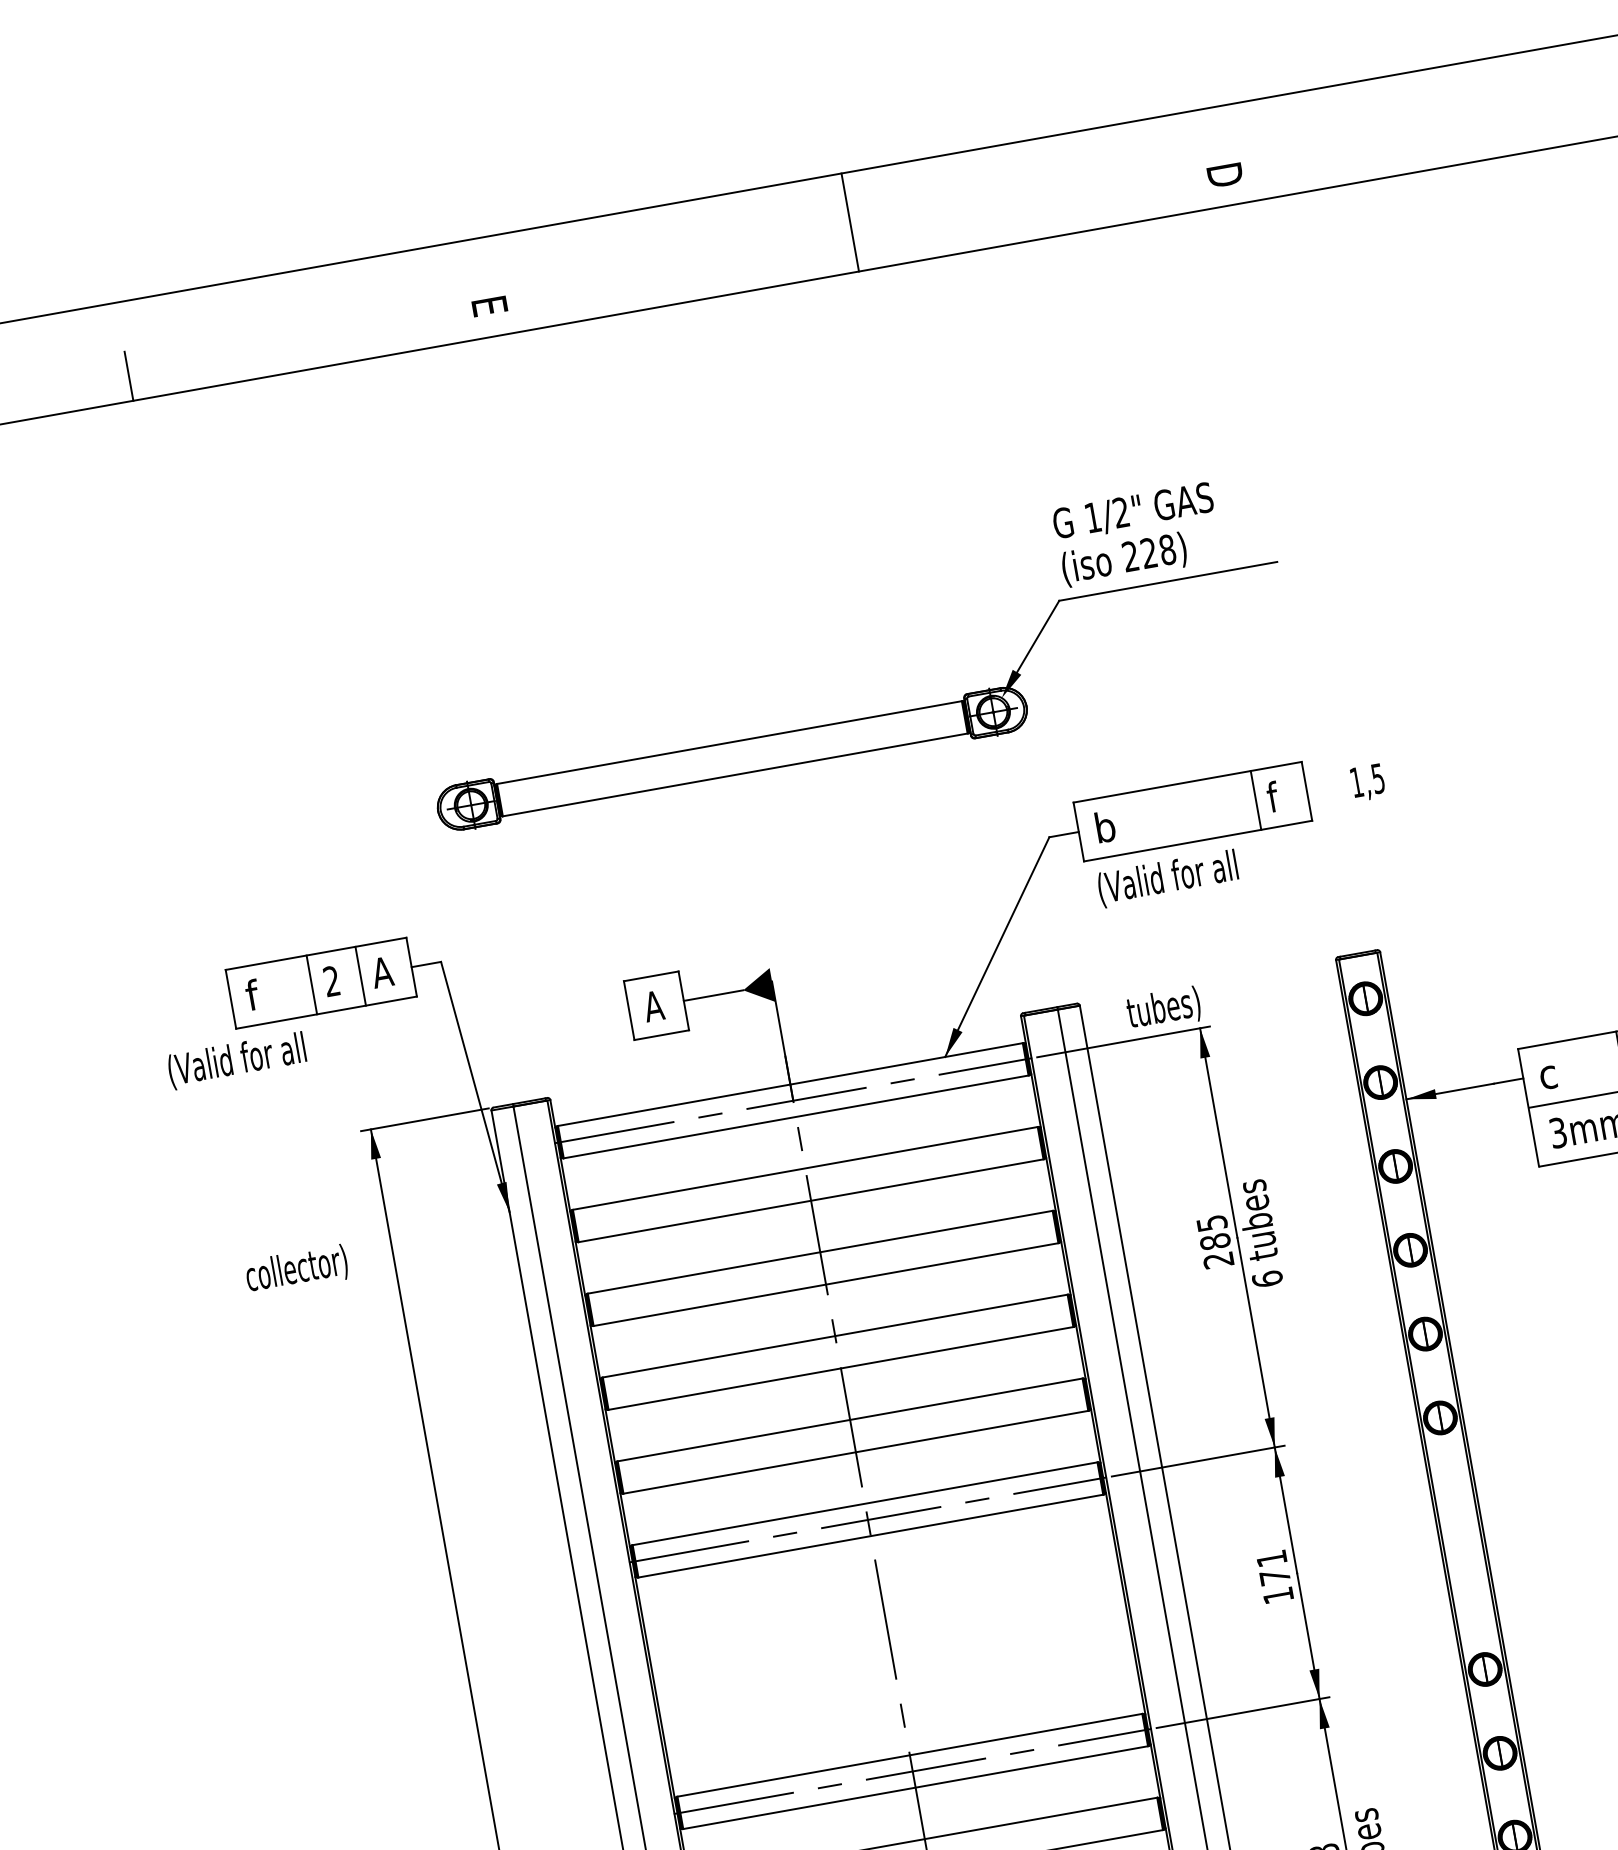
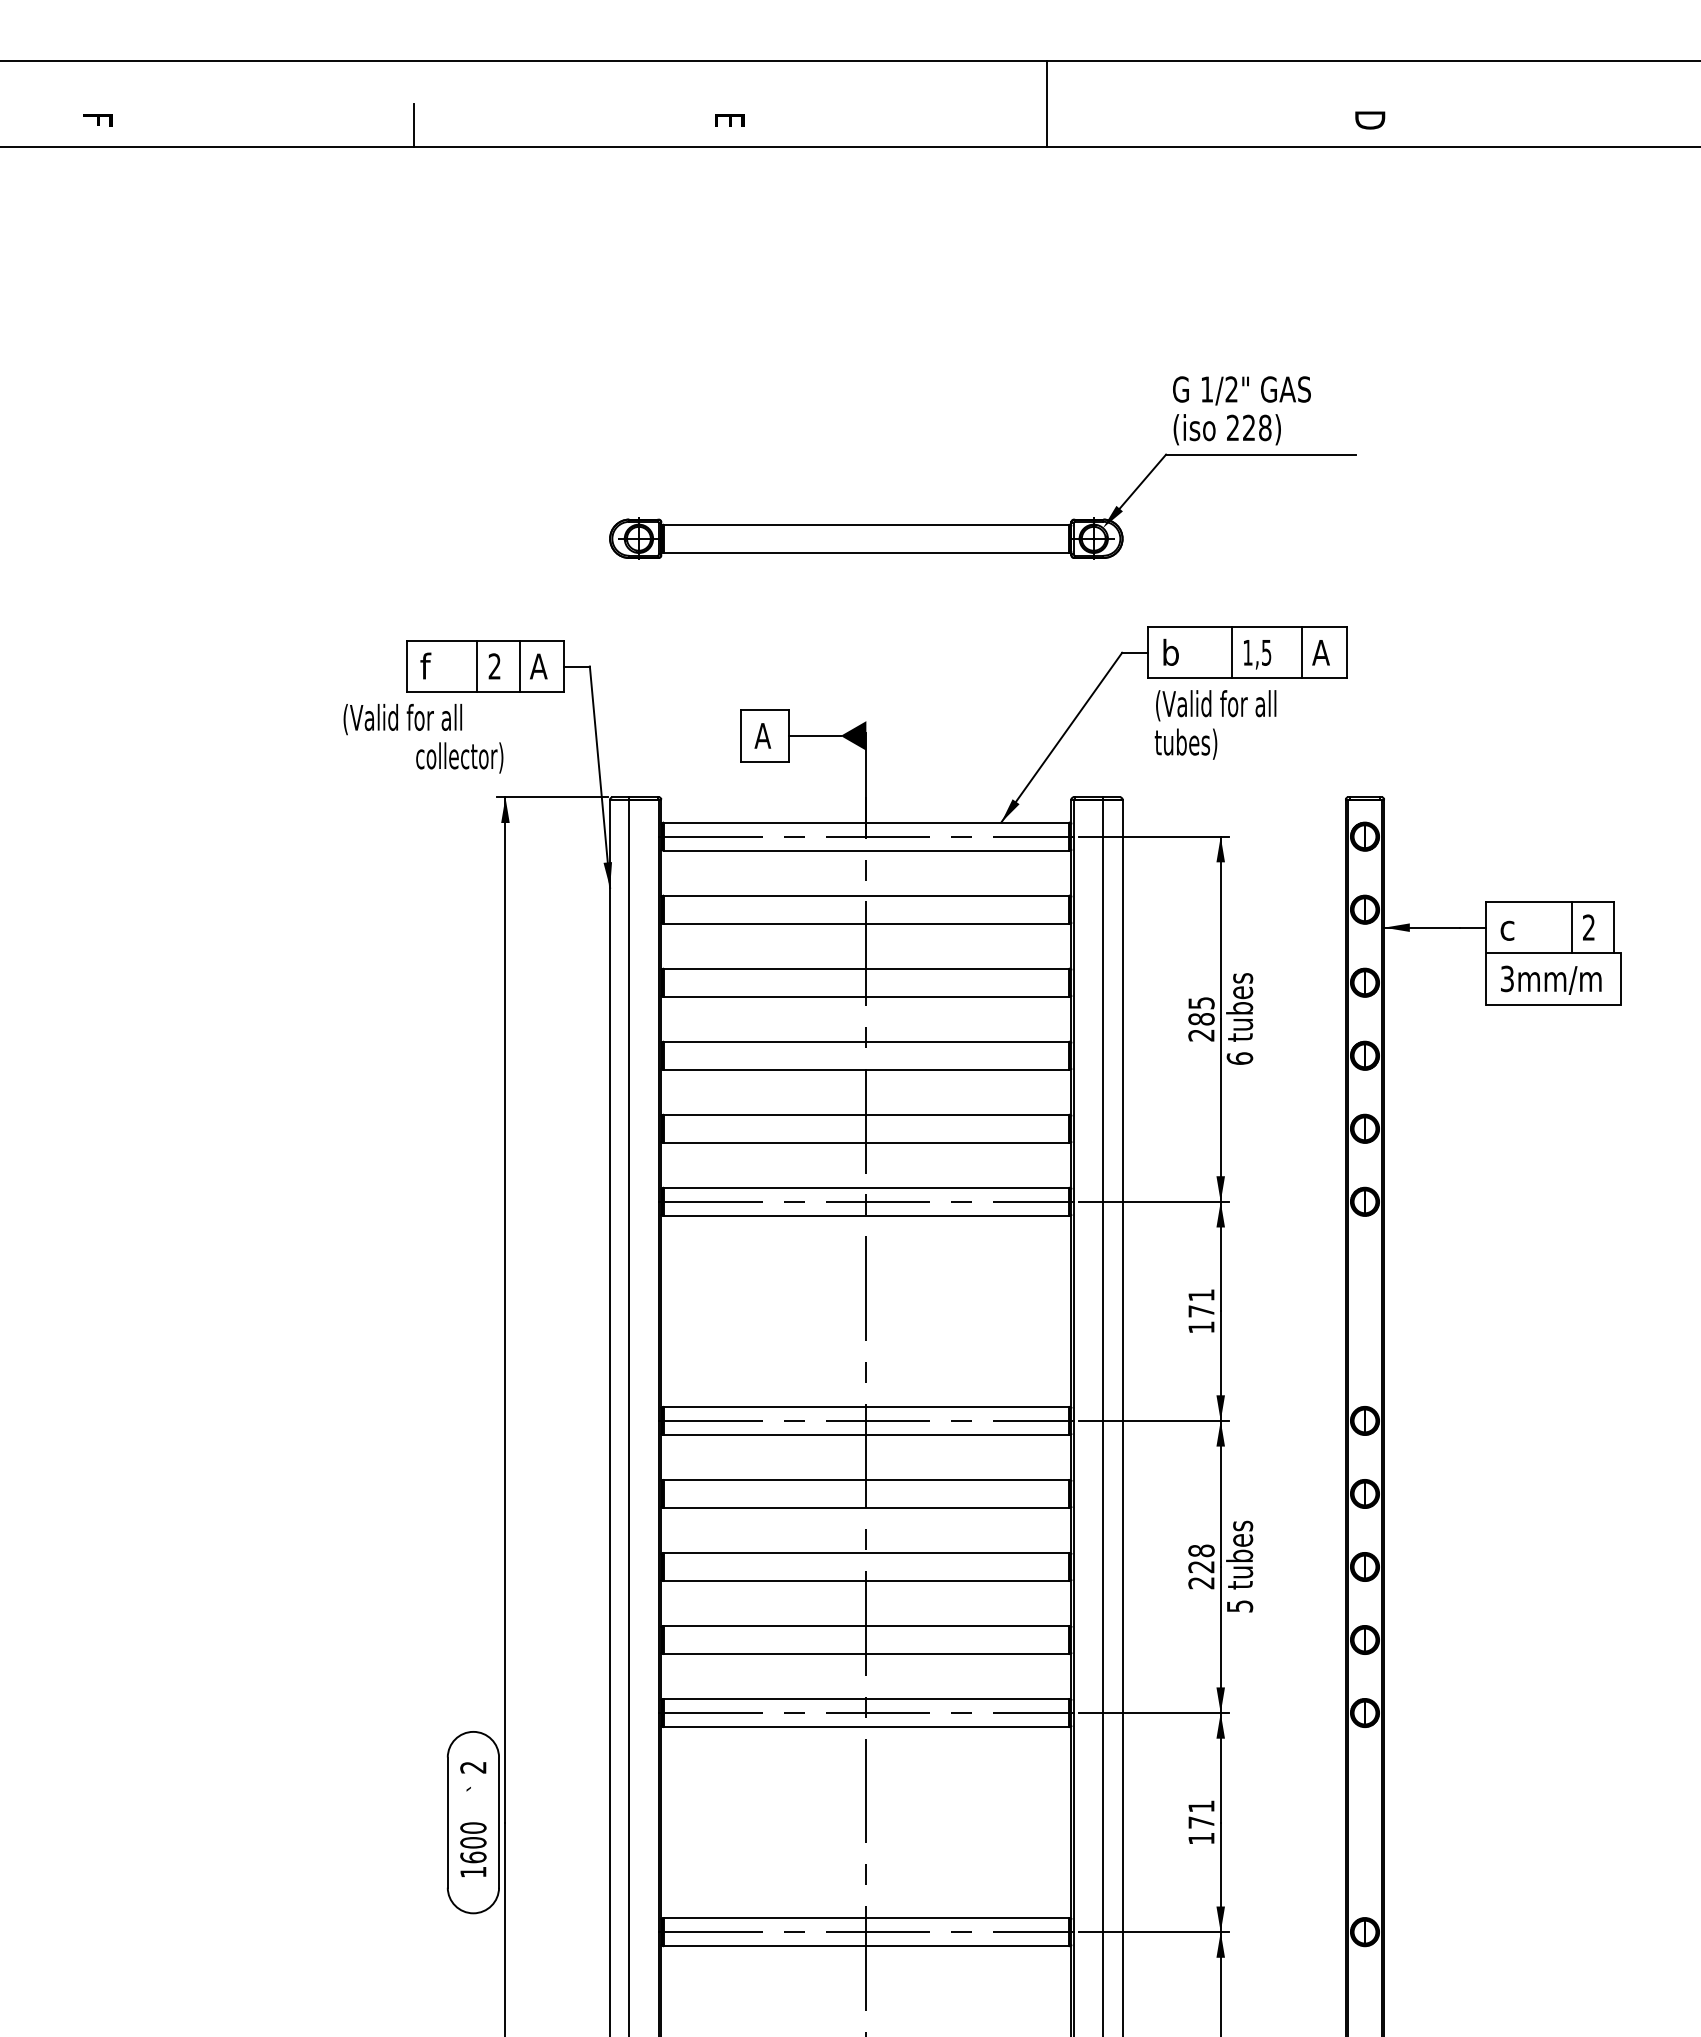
text: (1368, 782) -> (1257, 654), moved
text: (1276, 795) -> (1320, 651), f -> A
line: (1175, 814) -> (1232, 652), added
text: (1163, 1008) -> (1185, 743), moved
text: (296, 1269) -> (459, 757), moved

